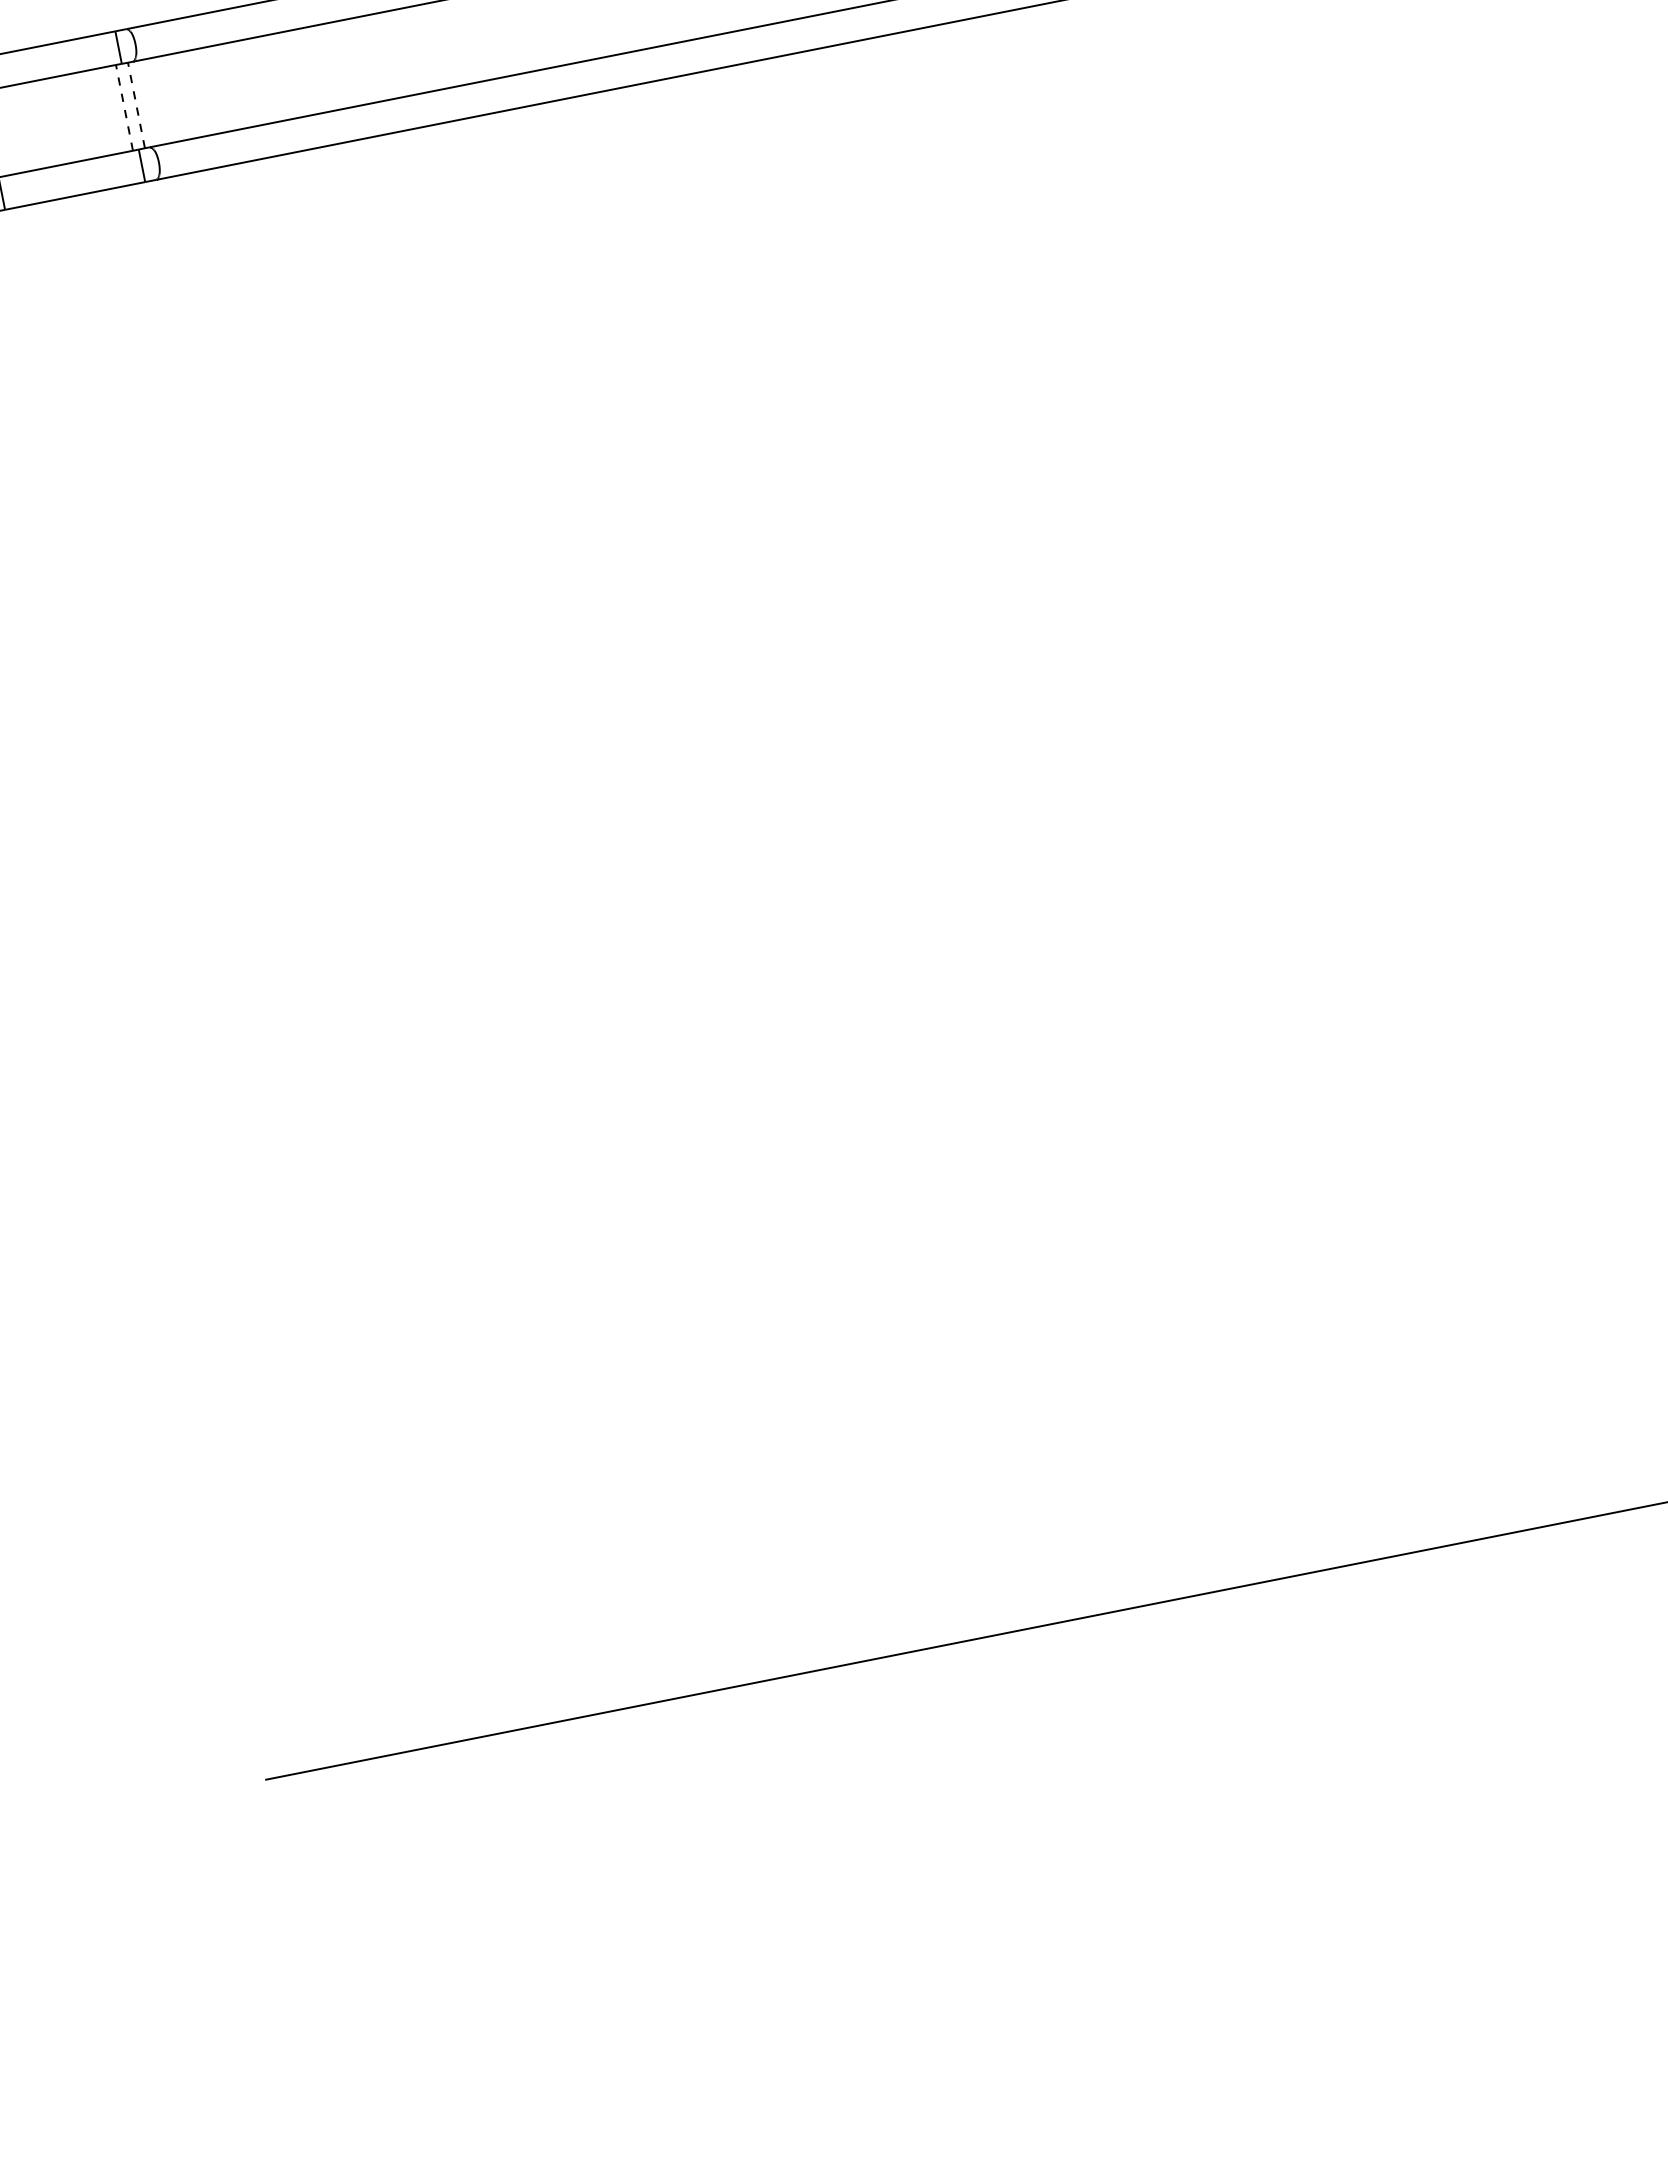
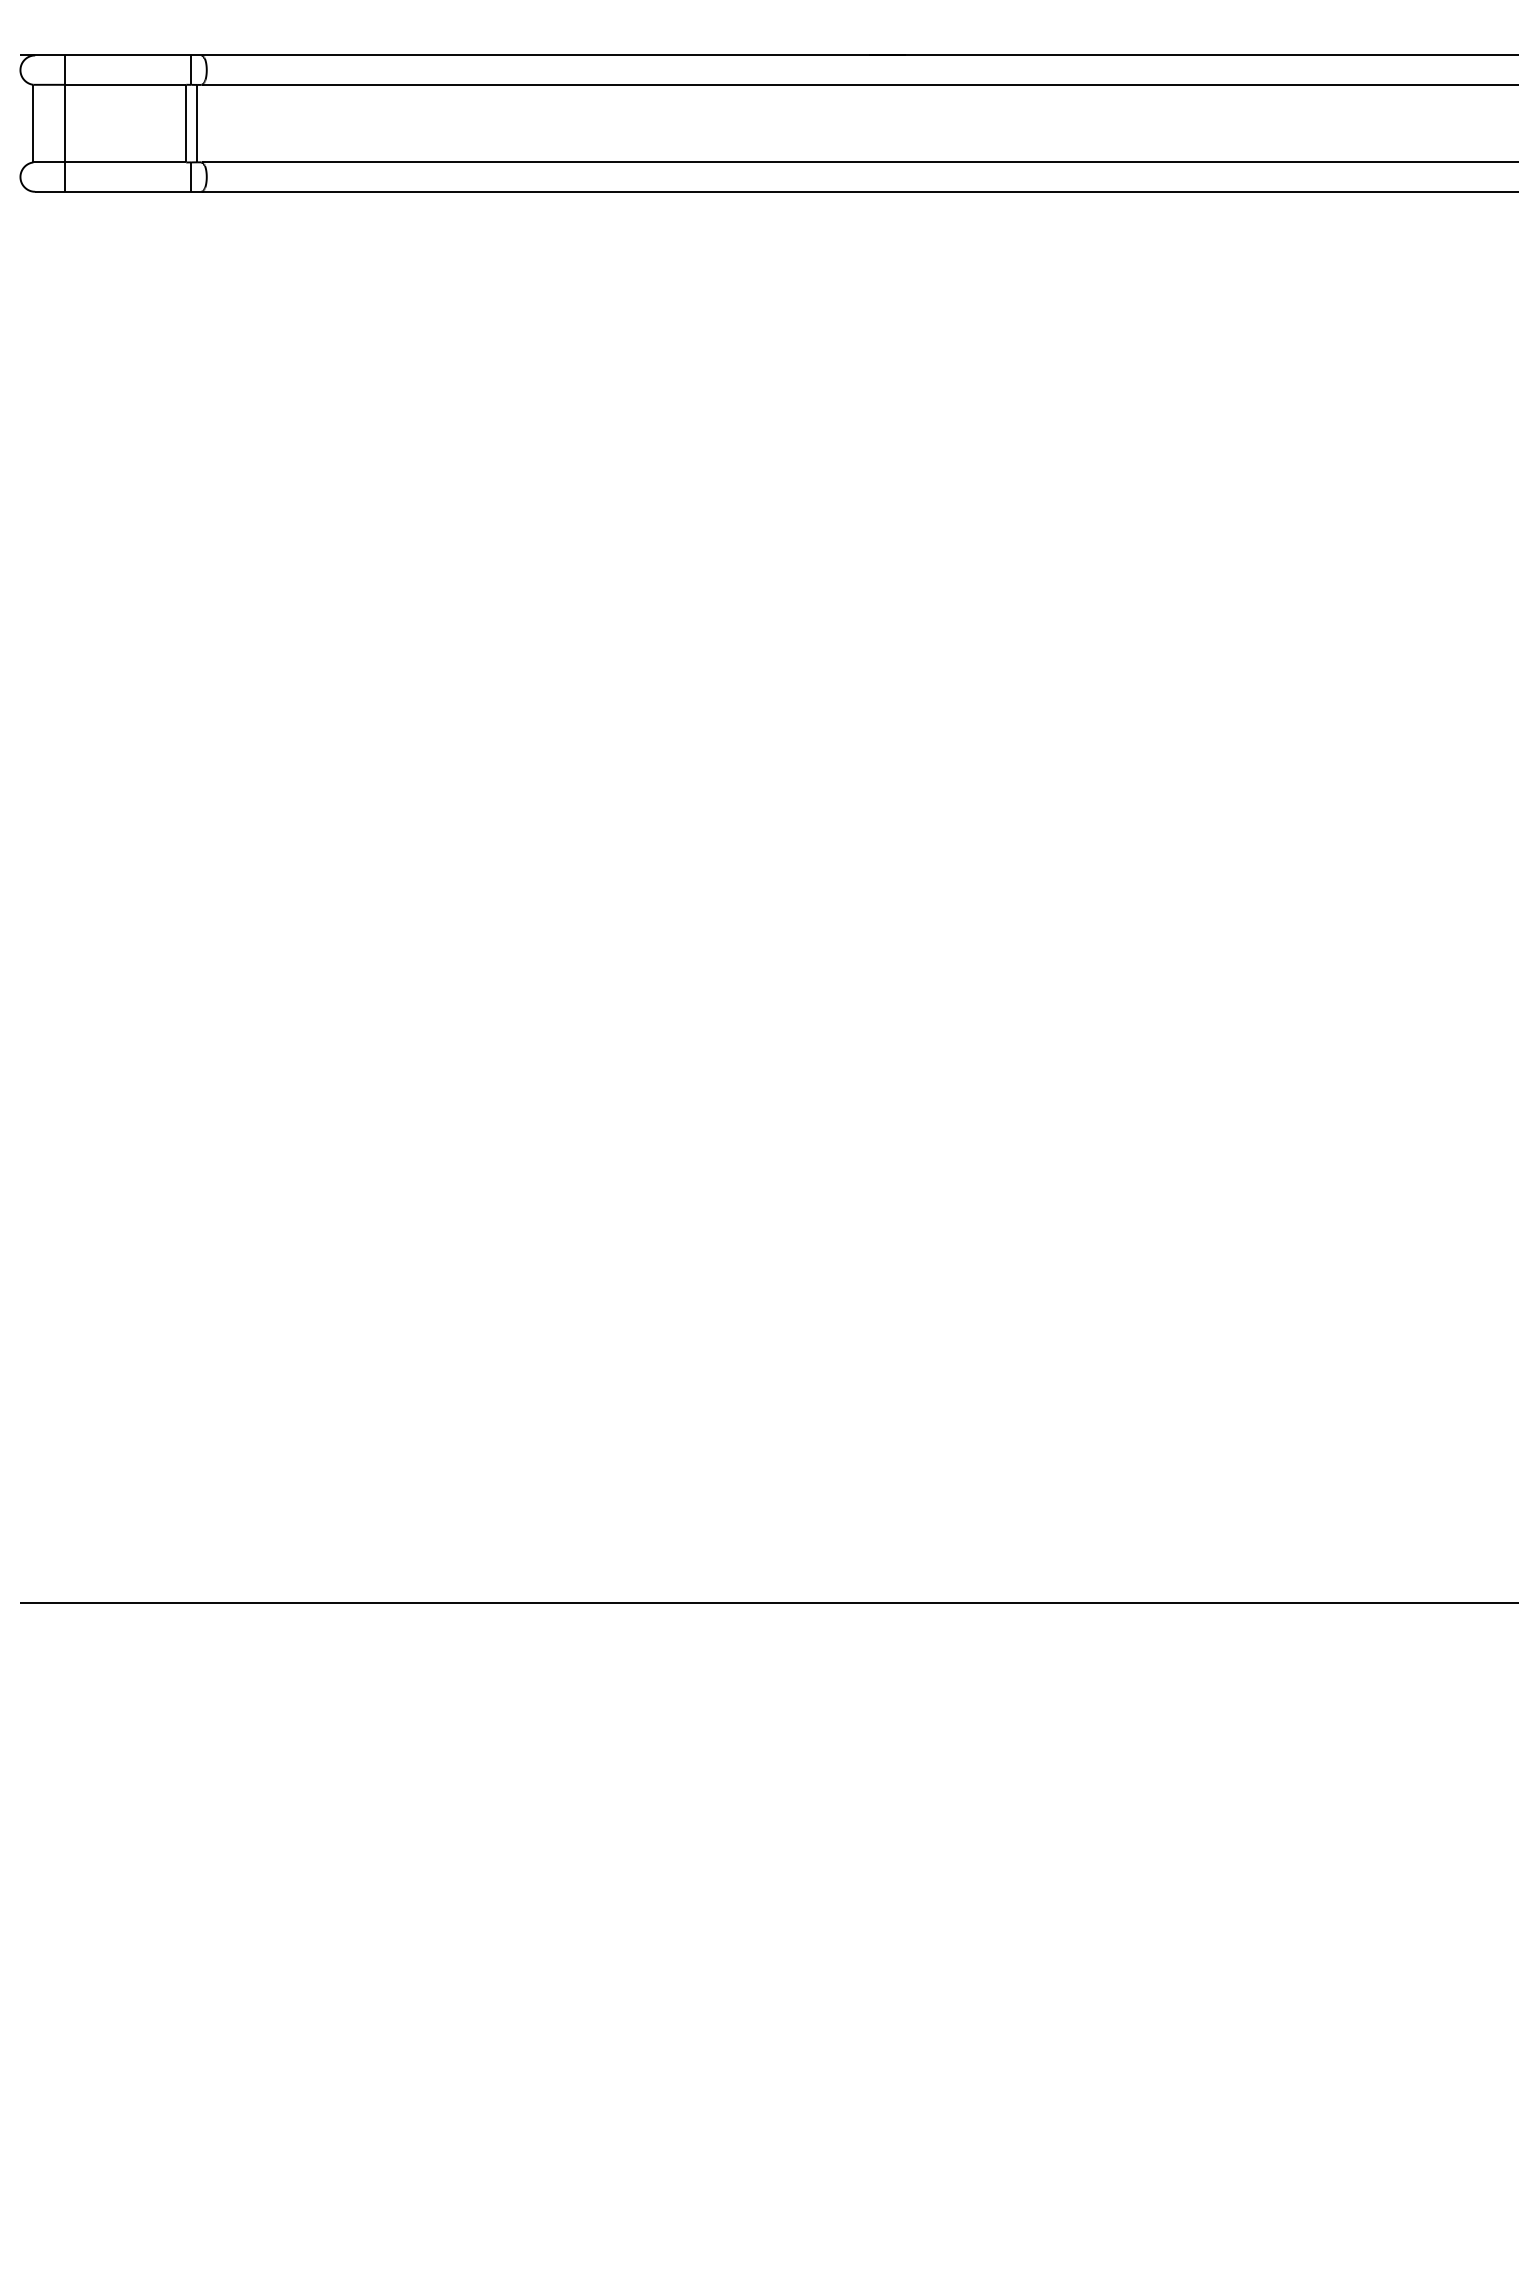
line: (136, 105) -> (197, 123), dashed -> solid
line: (124, 107) -> (186, 123), dashed -> solid

